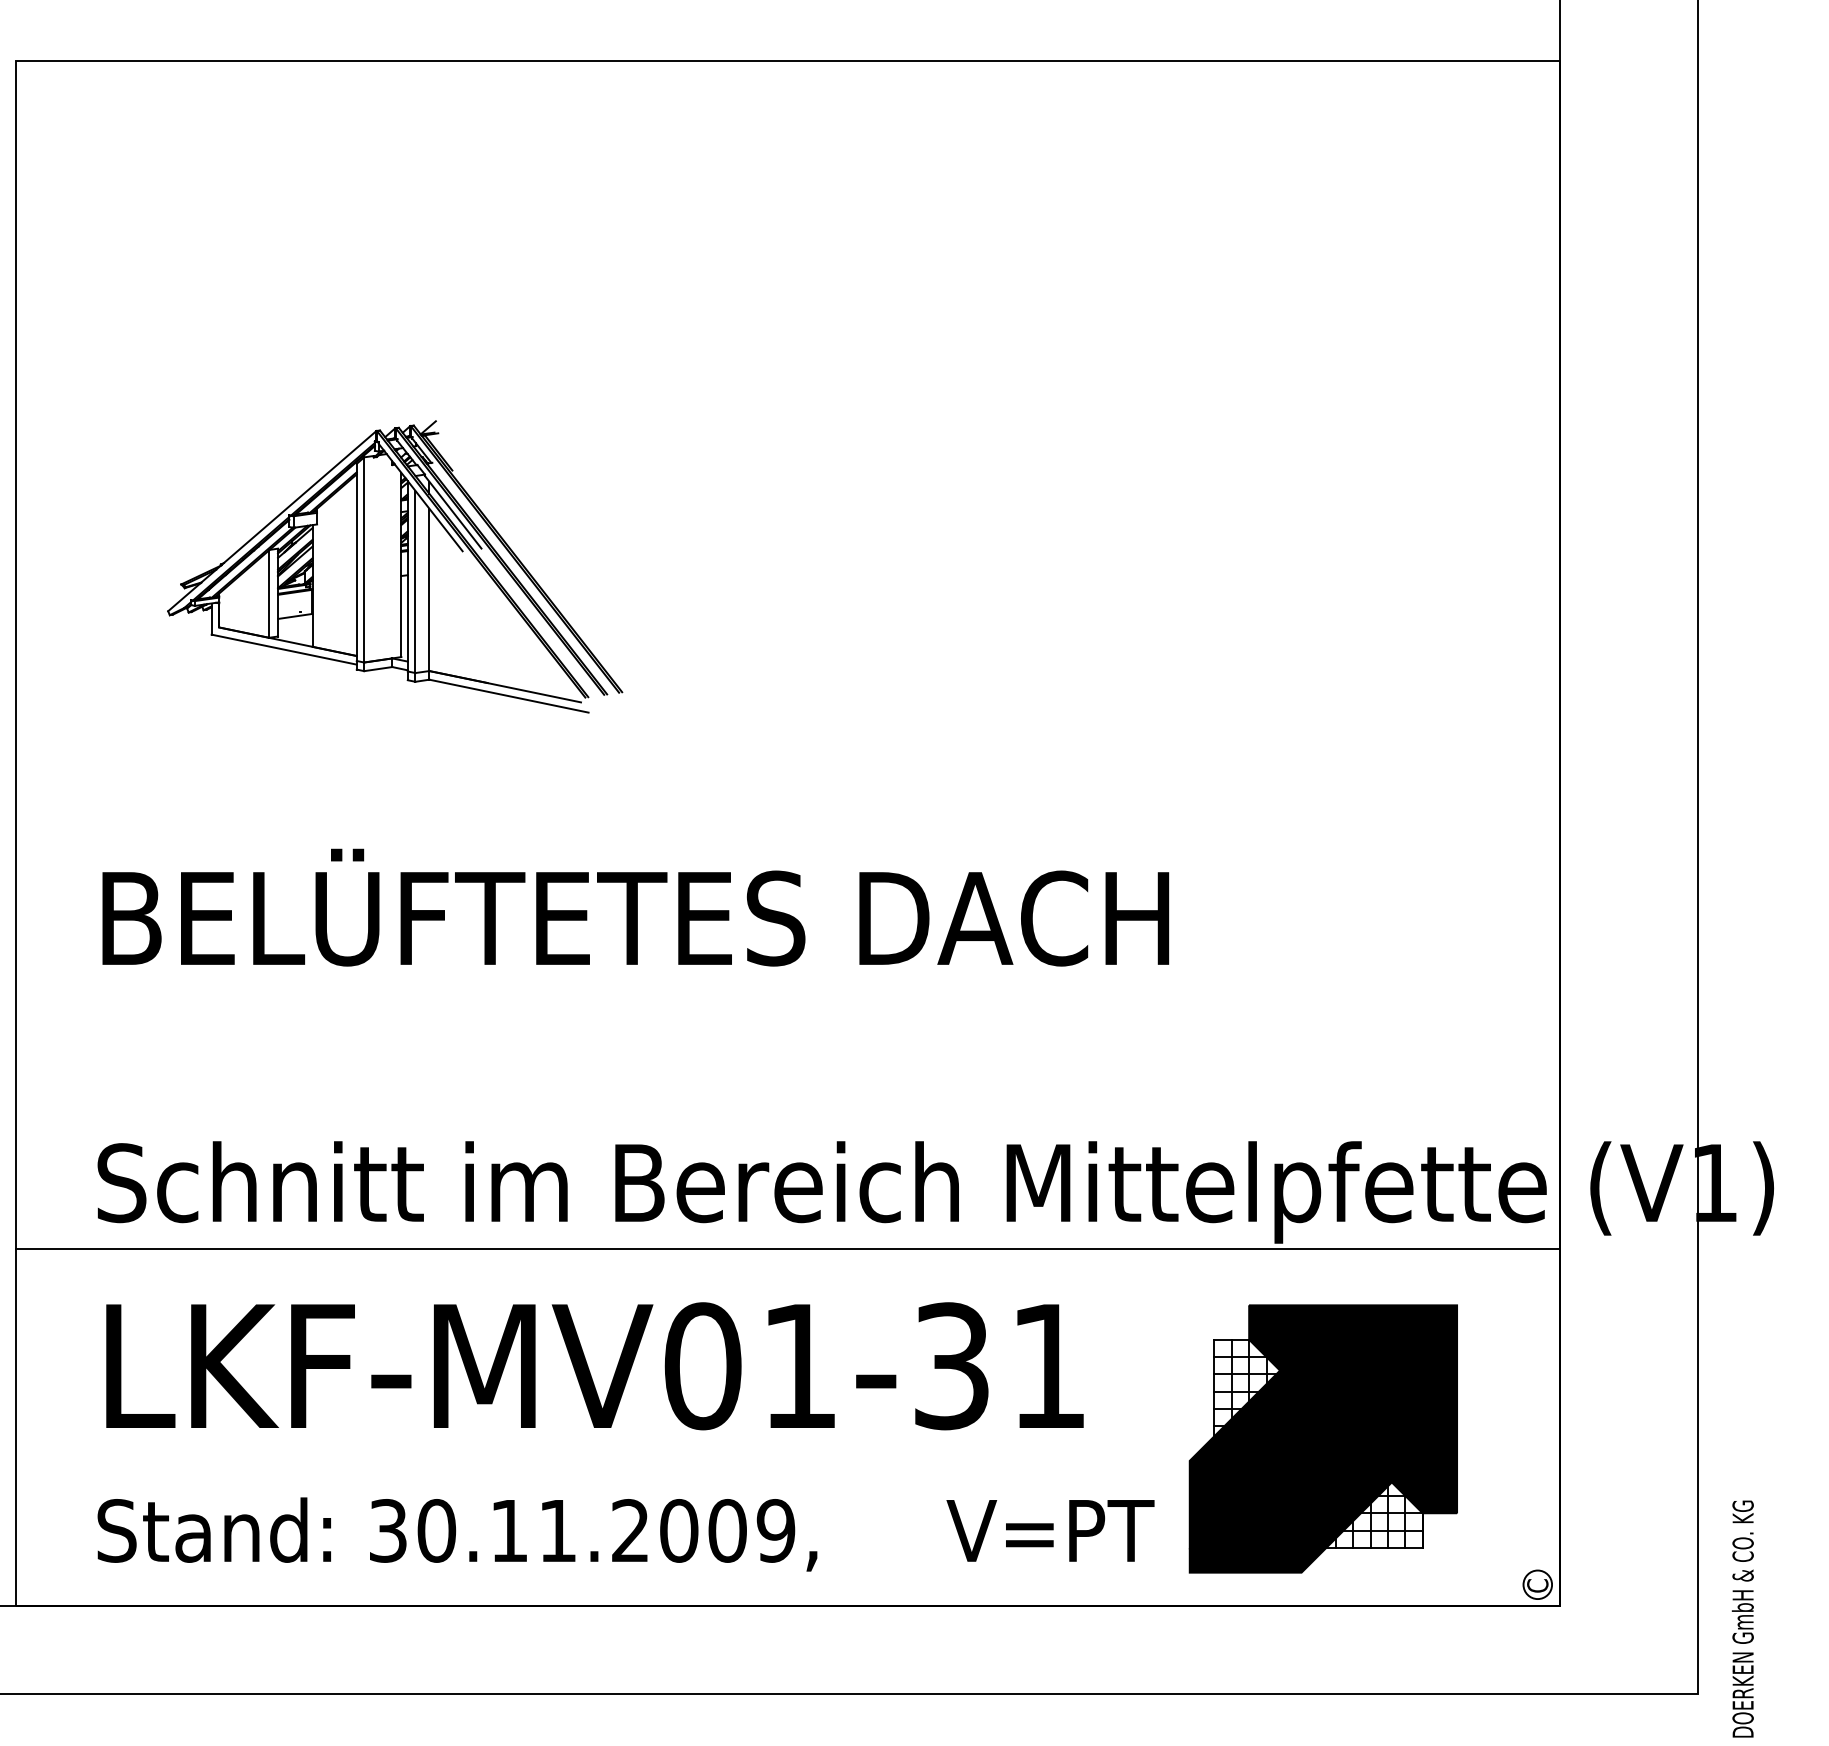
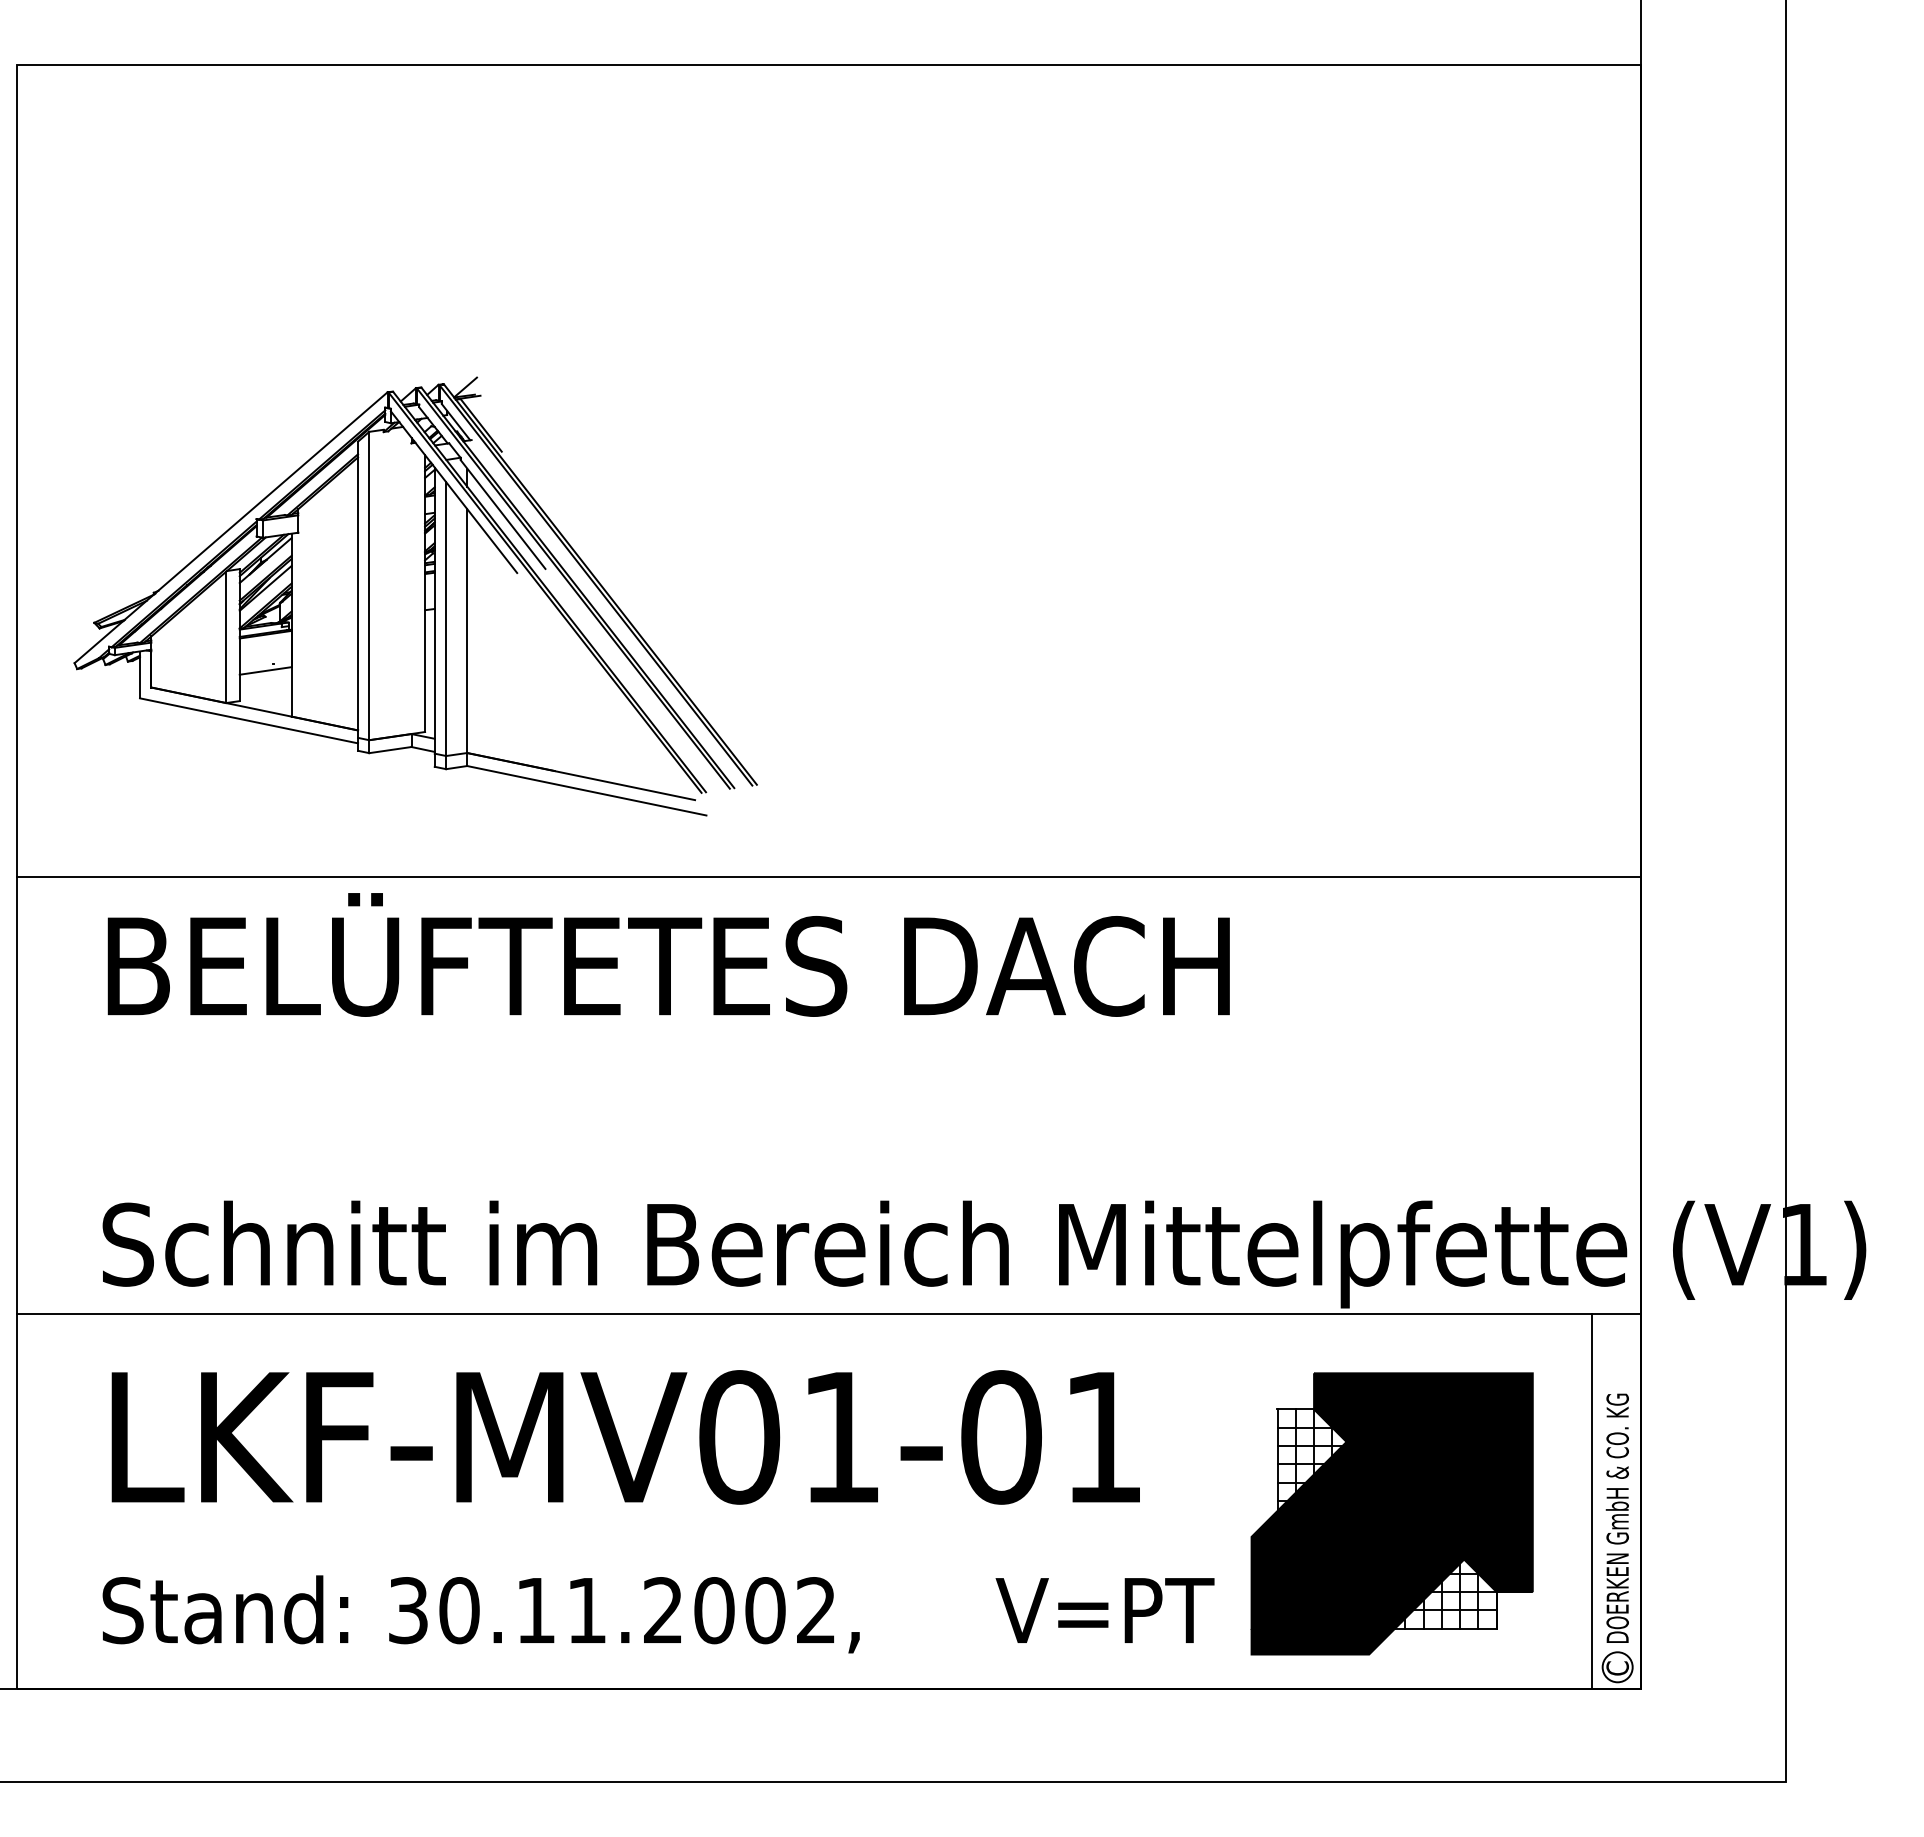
part: (394, 566) -> (415, 596), size x1.43
line: (787, 834) -> (828, 877), added
text: (952, 1366) -> (1001, 1437), LKF-MV01-31 -> LKF-MV01-01
line: (1512, 1427) -> (1591, 1501), added
text: (776, 1530) -> (816, 1610), 30.11.2009, -> 30.11.2002,
text: (1741, 1618) -> (1616, 1517), moved

